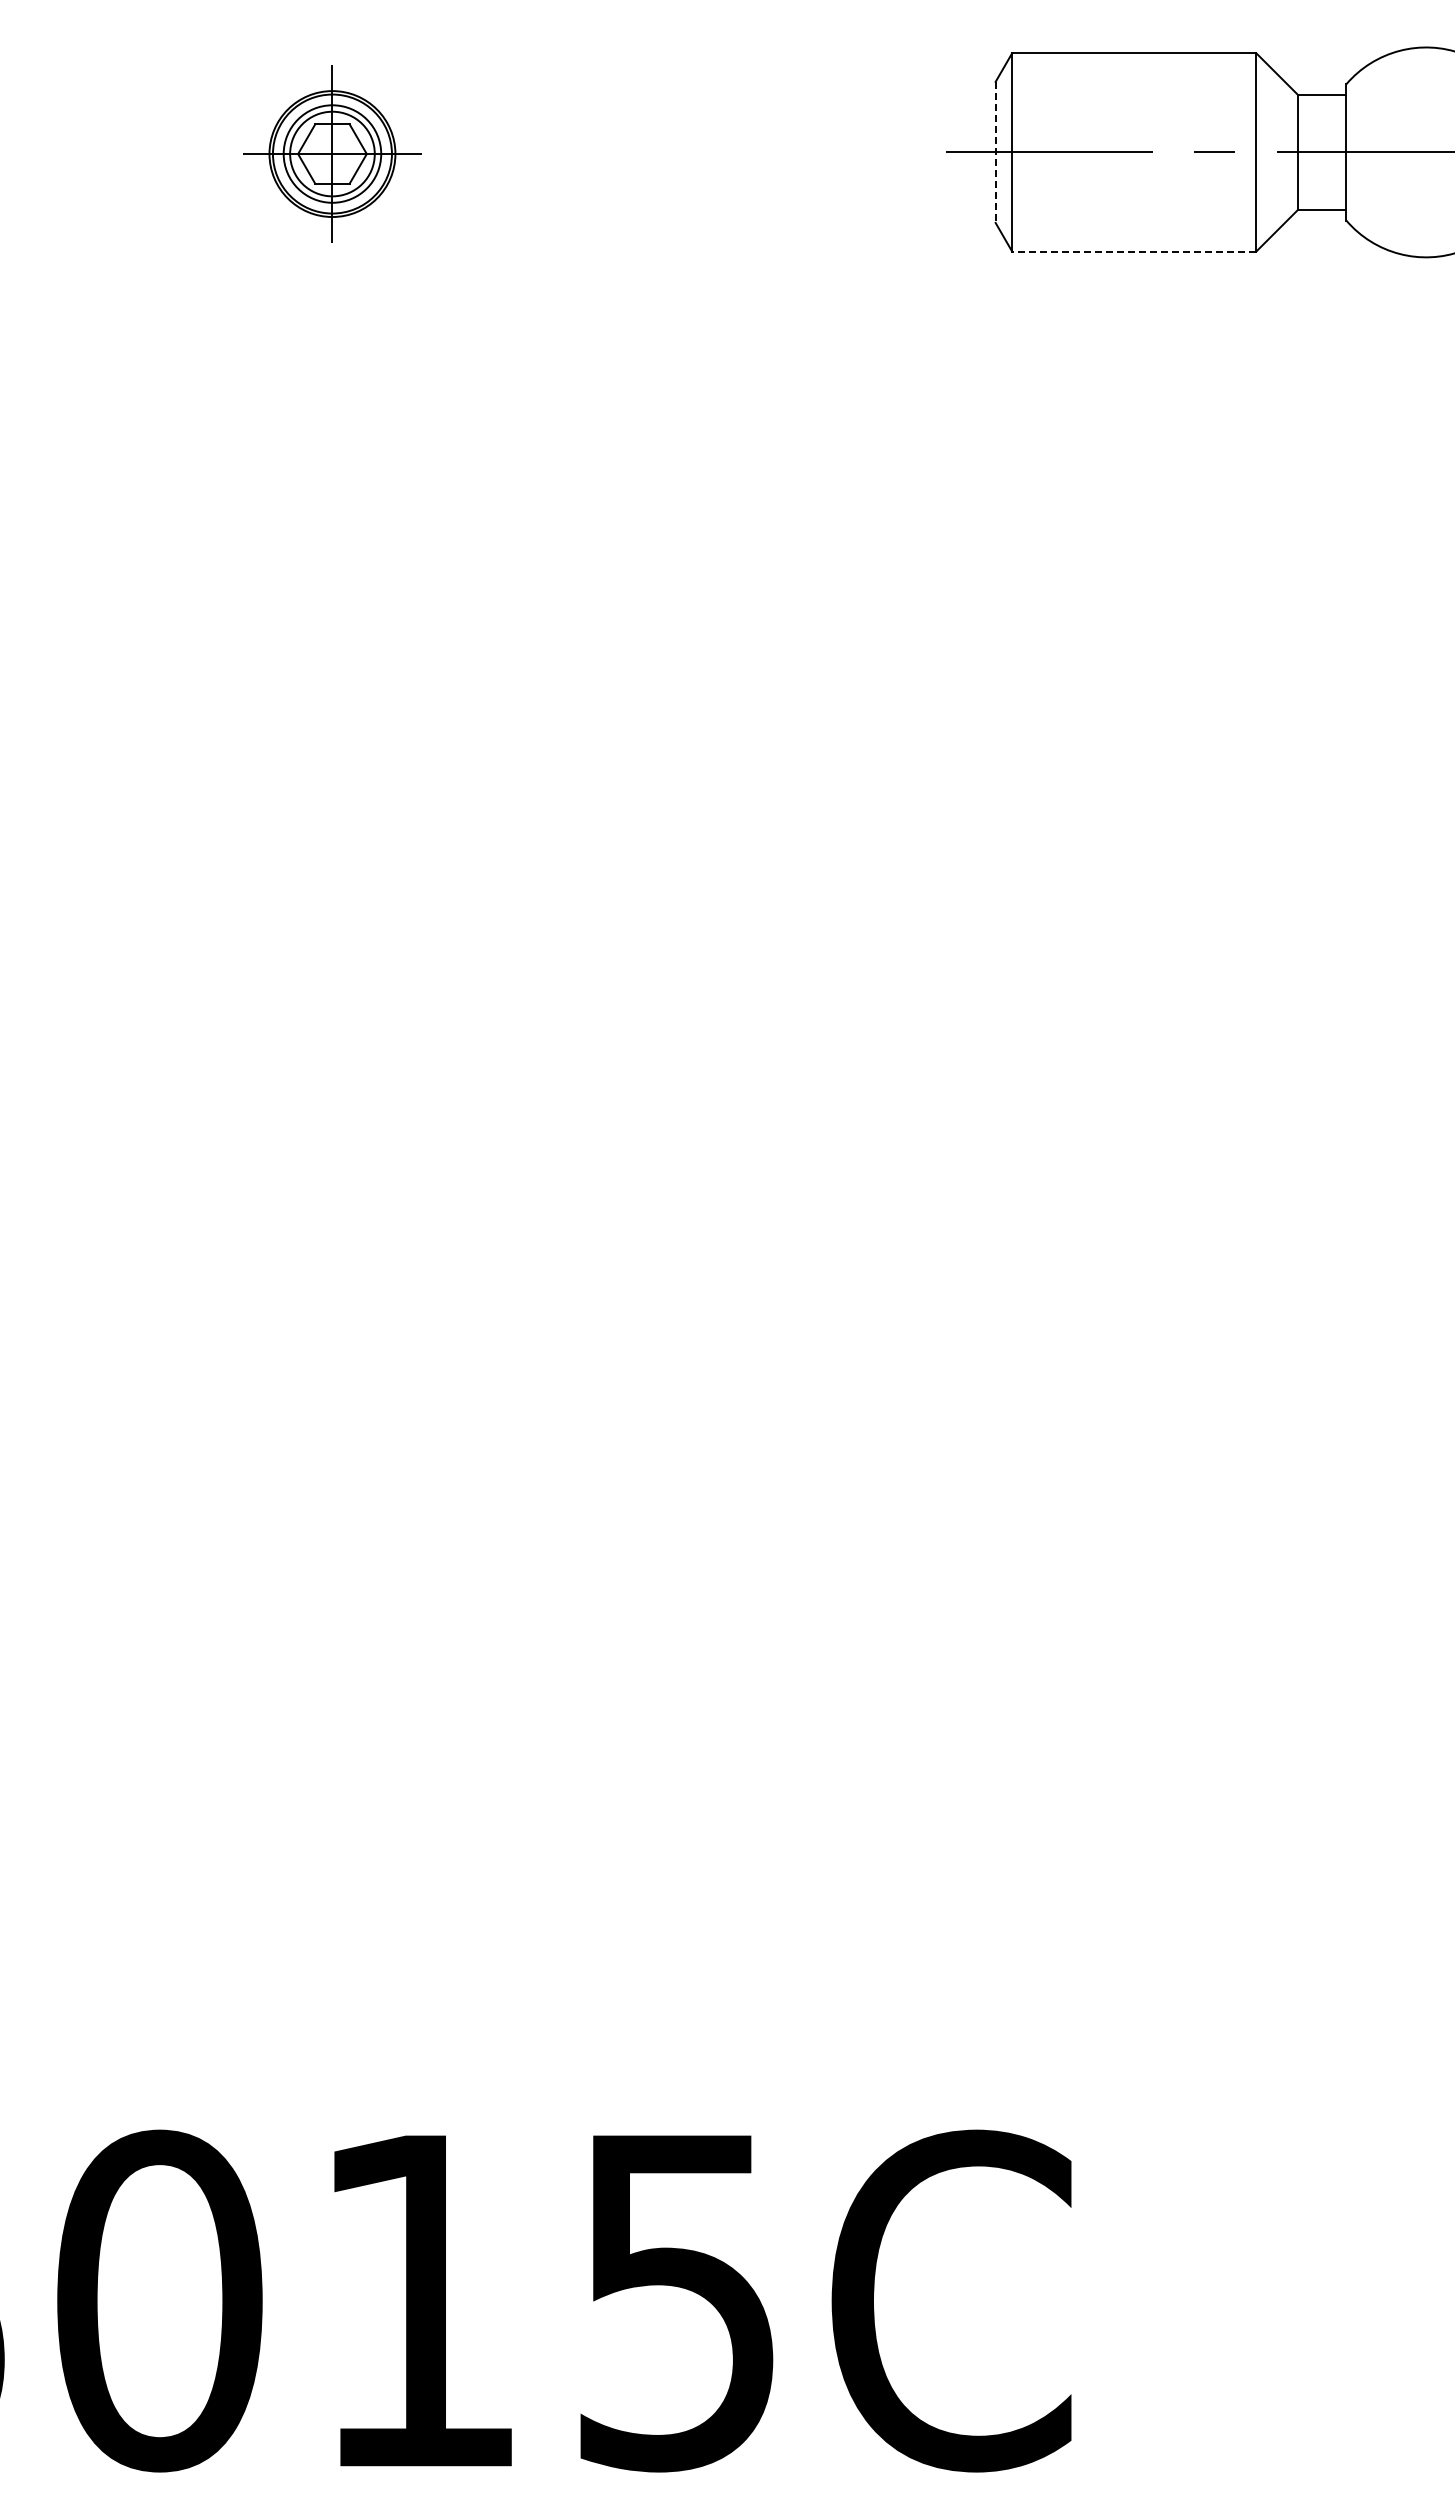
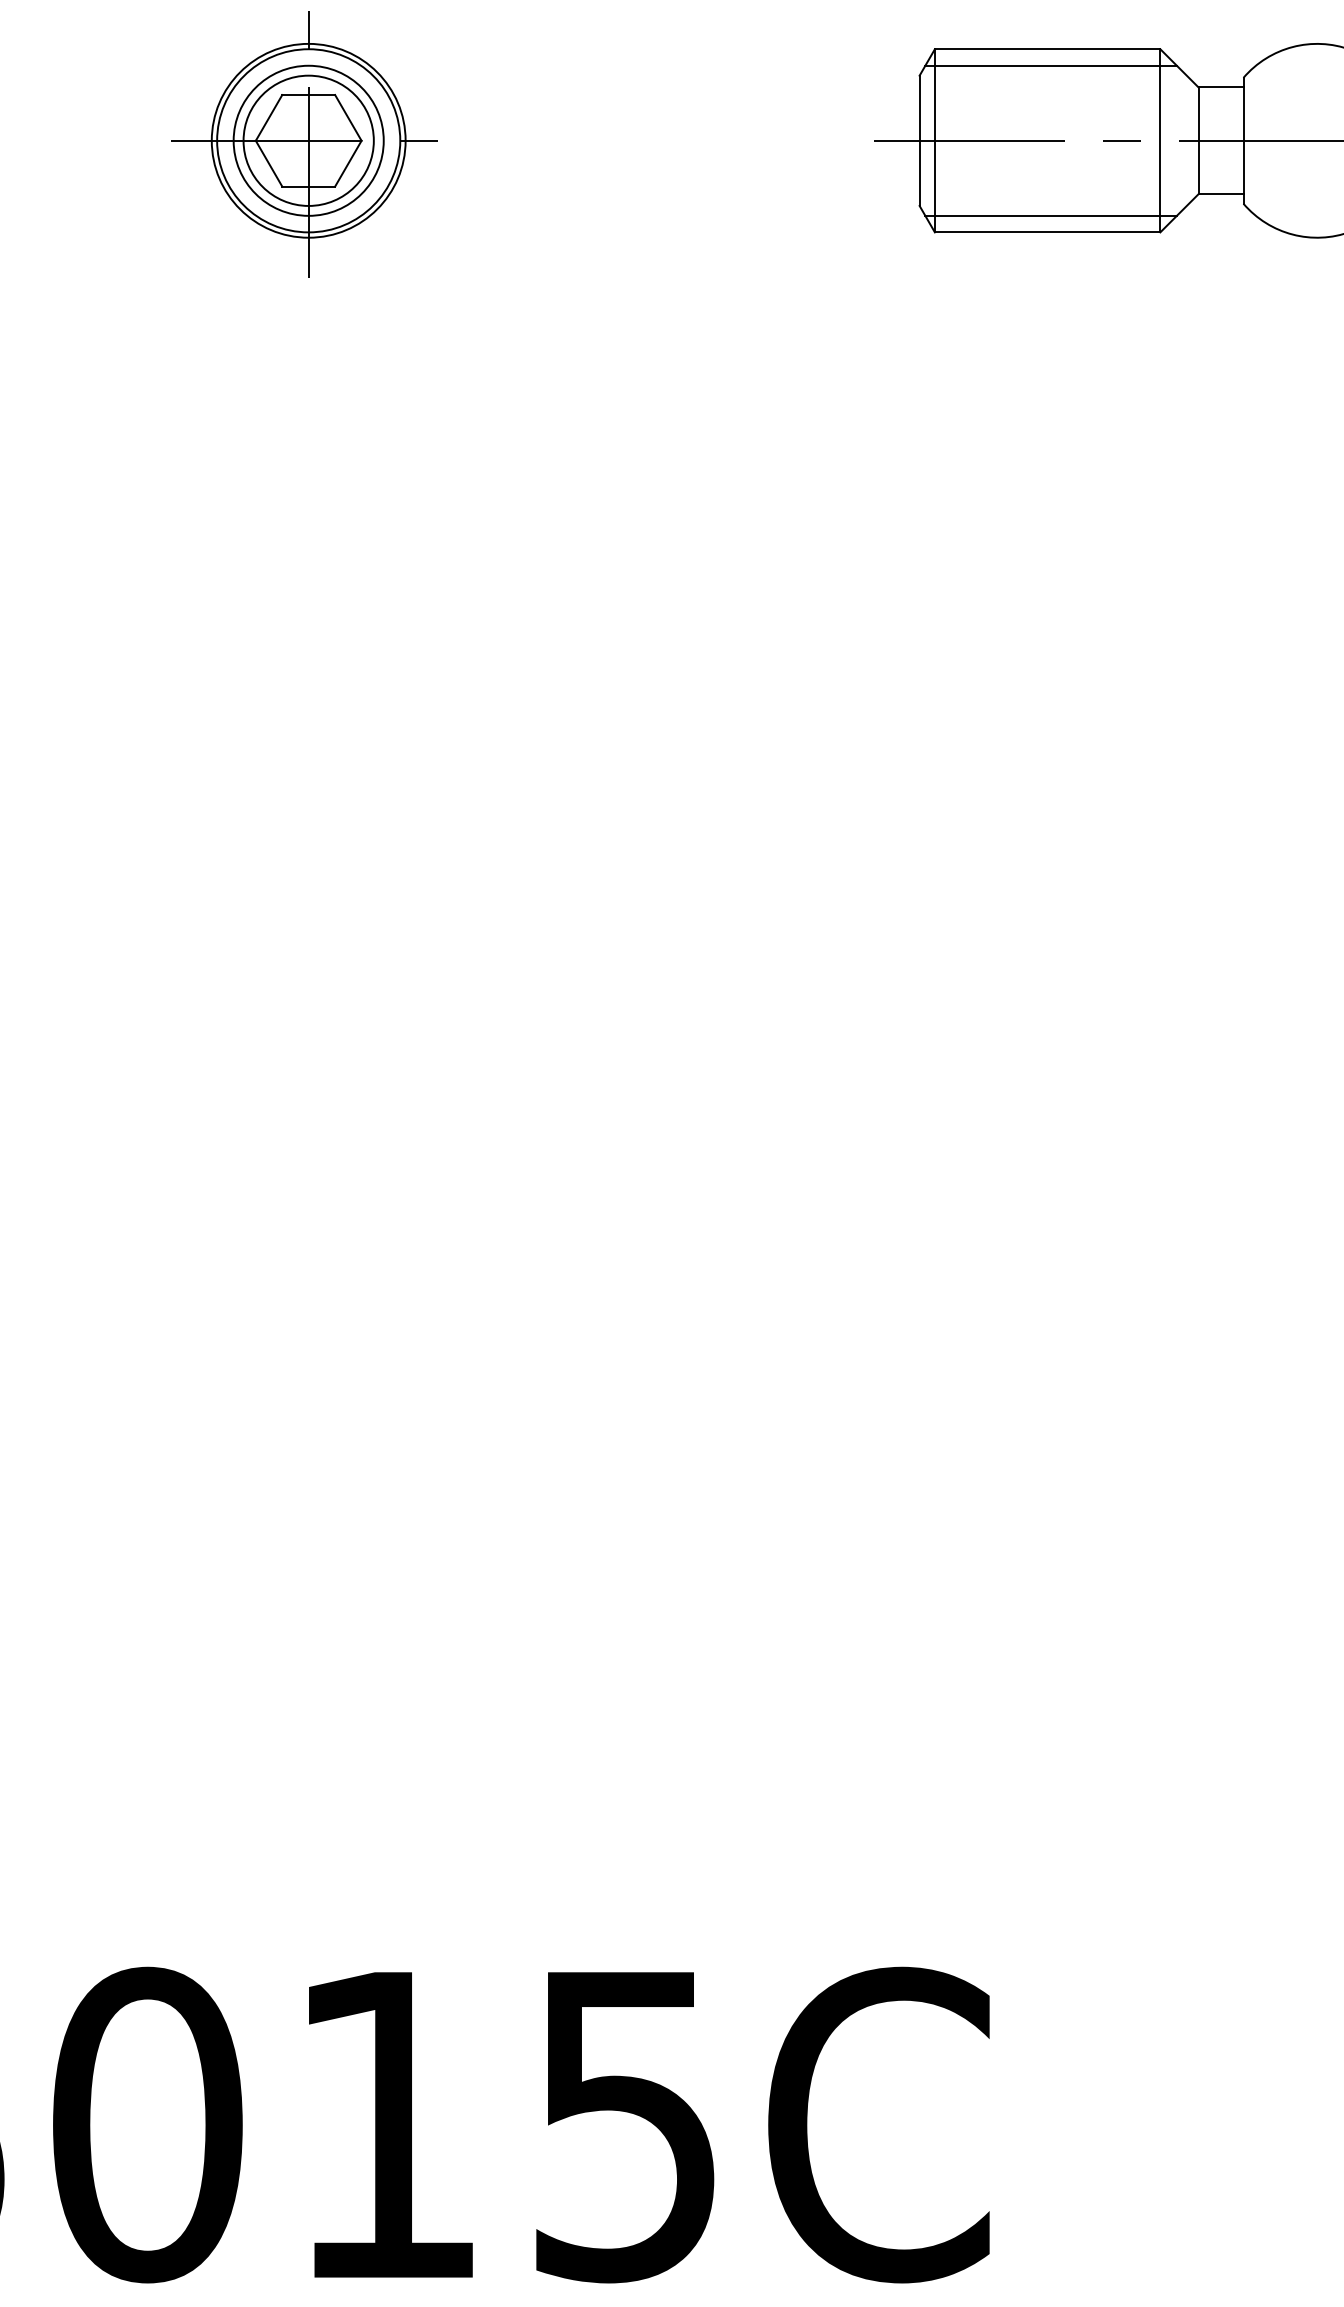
line: (1137, 71) -> (1050, 66), added
line: (995, 152) -> (919, 140), dashed -> solid
part: (329, 156) -> (304, 144), size x1.67
line: (1137, 233) -> (1050, 215), added
line: (1133, 251) -> (1046, 232), dashed -> solid

